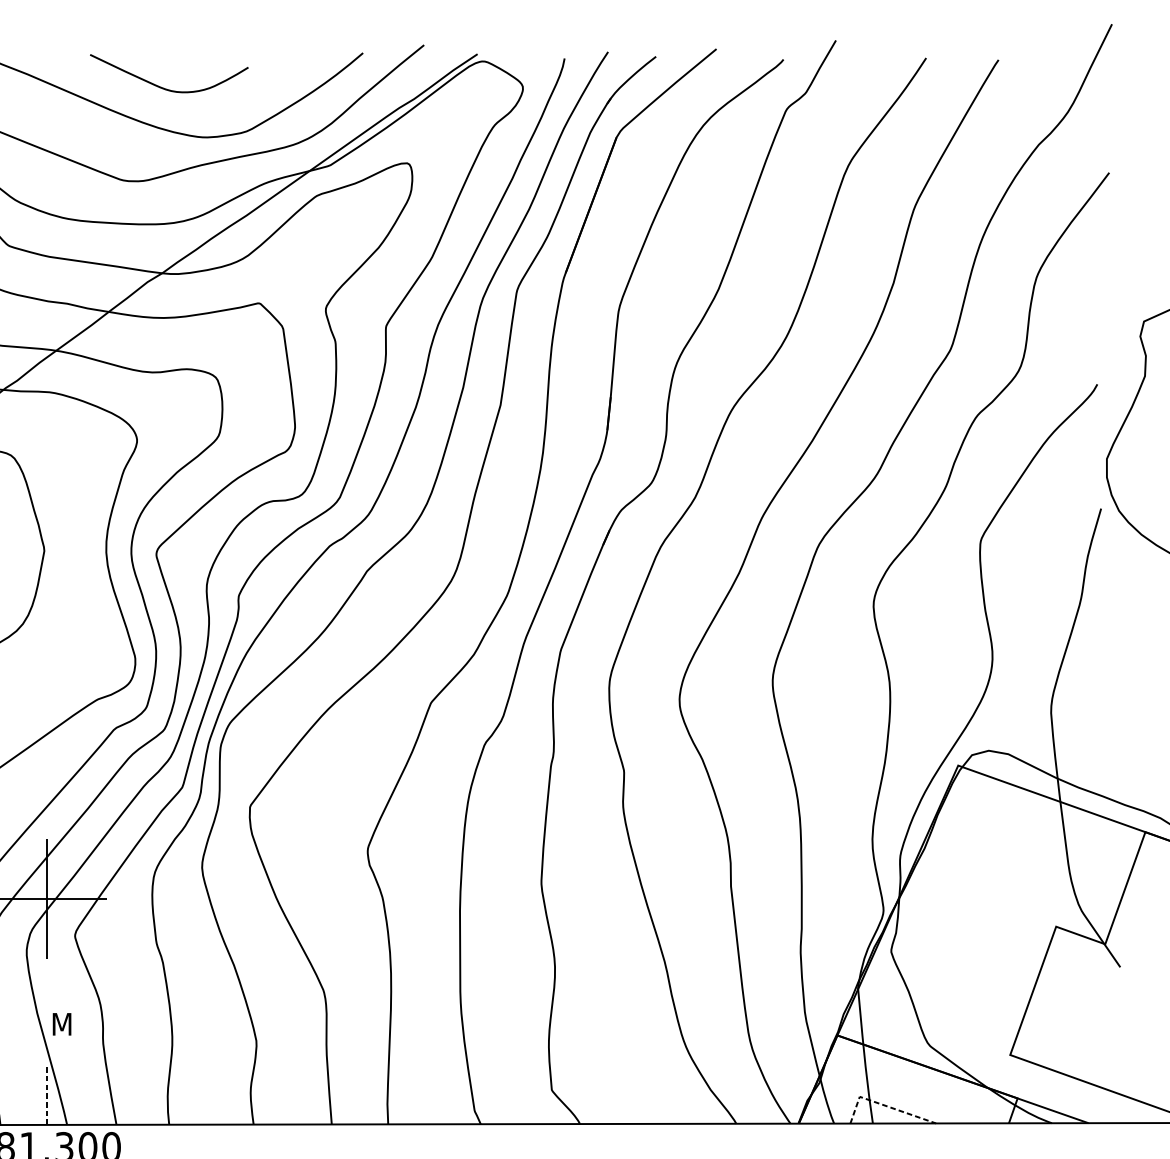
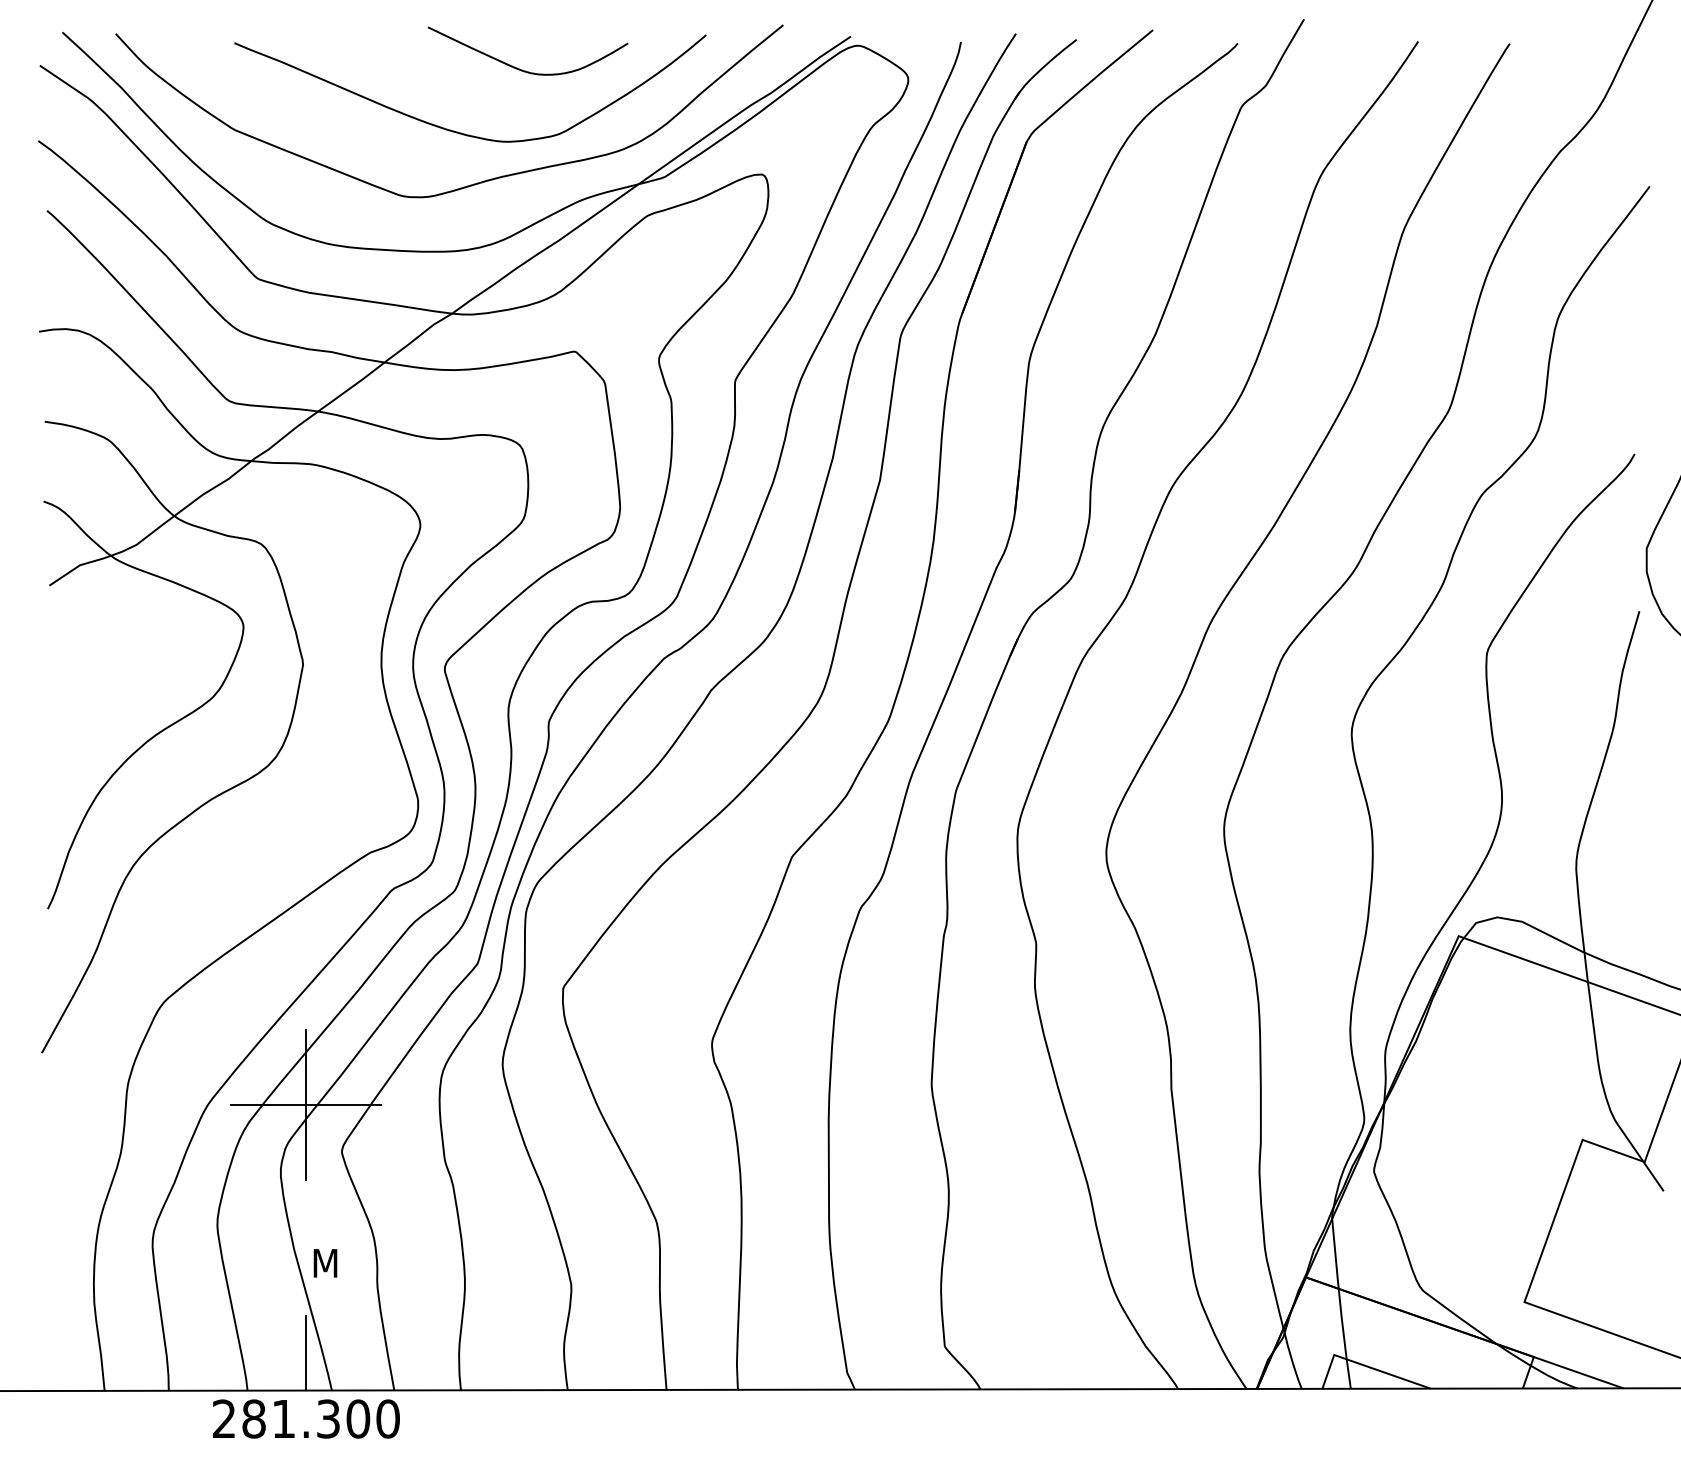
curve: (164, 88) -> (522, 69), moved
line: (47, 1094) -> (306, 1352), dashed -> solid
line: (884, 1105) -> (1365, 1365), dashed -> solid

